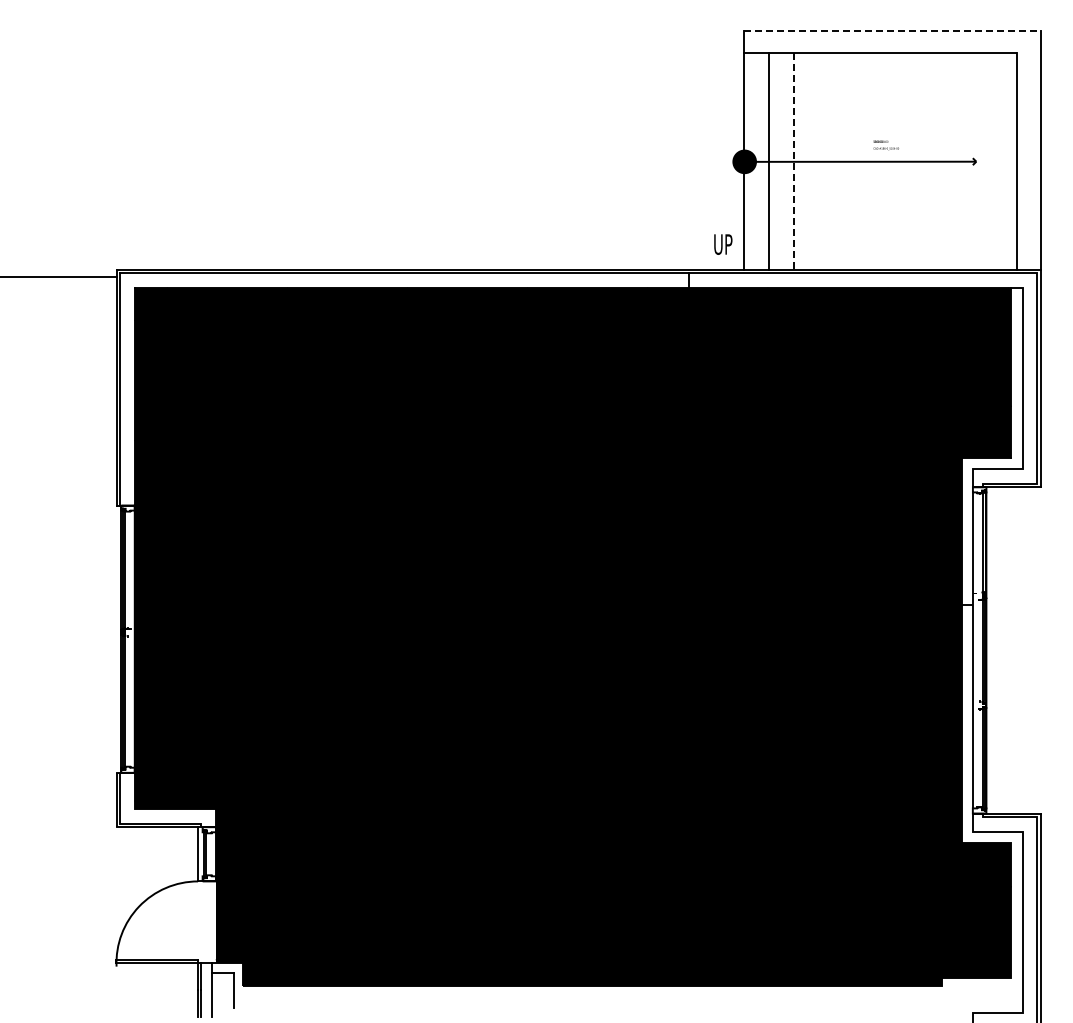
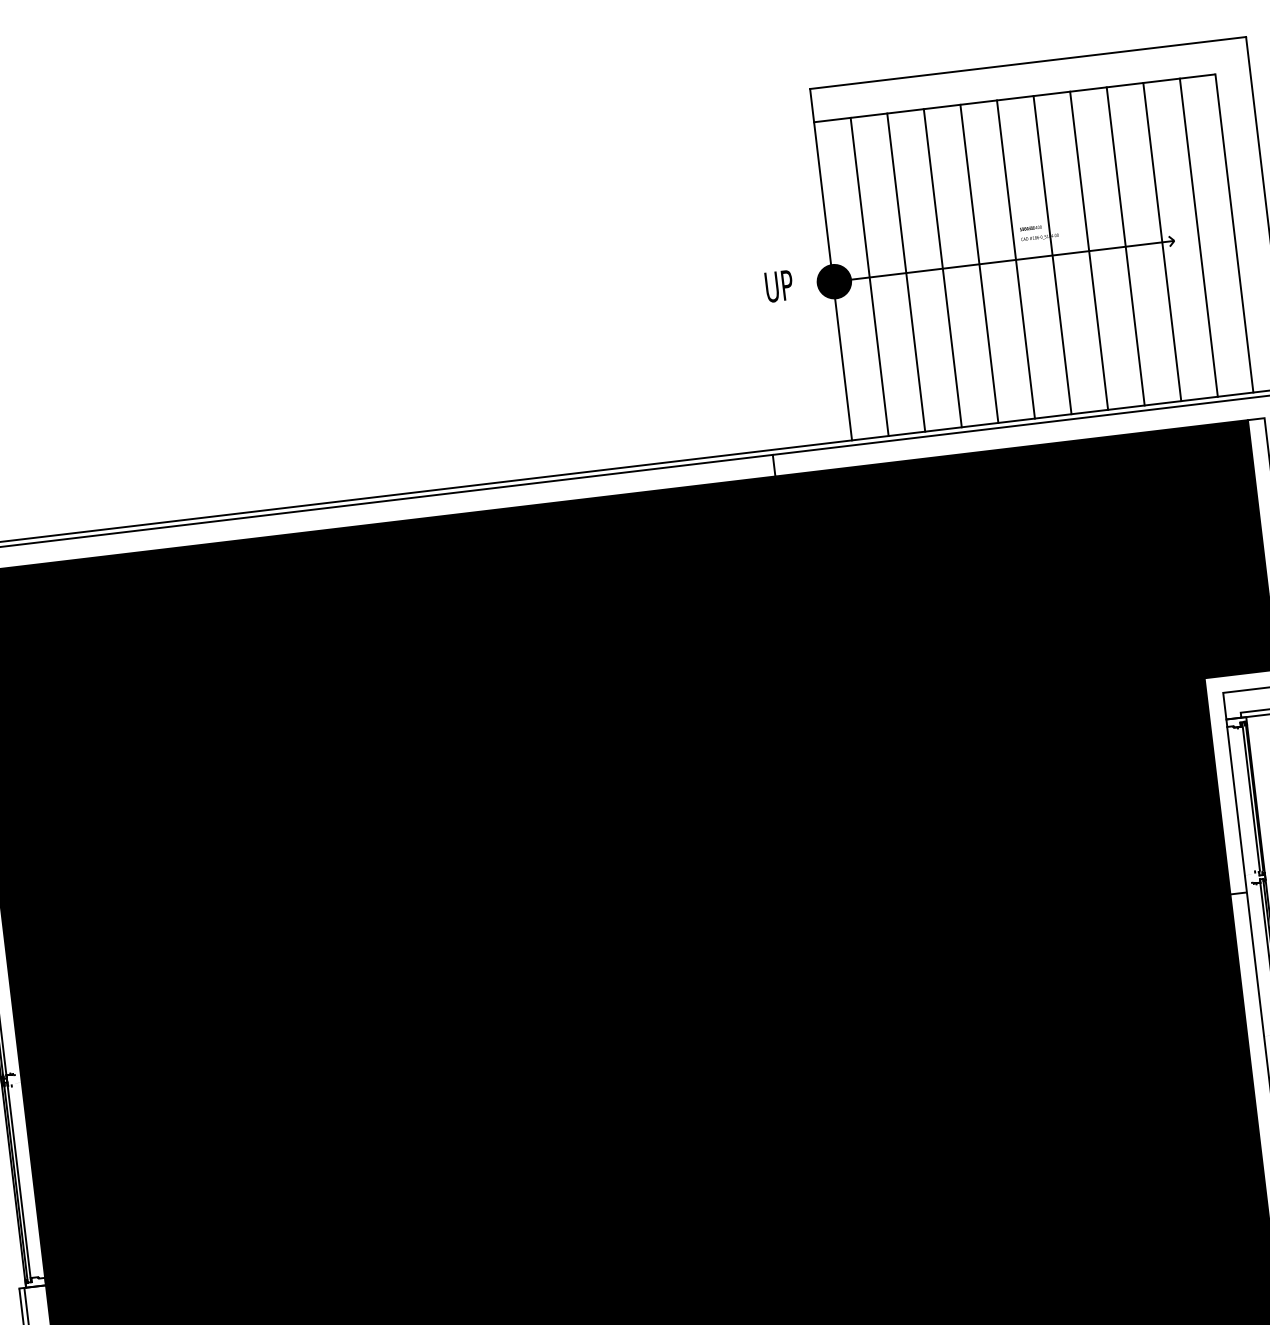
line: (892, 30) -> (1028, 62), dashed -> solid
line: (818, 161) -> (942, 268), added
line: (843, 161) -> (979, 263), added
line: (868, 161) -> (1016, 259), added
line: (893, 161) -> (1052, 255), added
line: (918, 161) -> (1089, 250), added
line: (943, 161) -> (1126, 246), added
line: (968, 161) -> (1162, 241), added
line: (993, 161) -> (1199, 237), added
line: (793, 162) -> (906, 274), dashed -> solid
text: (723, 244) -> (779, 286), moved

